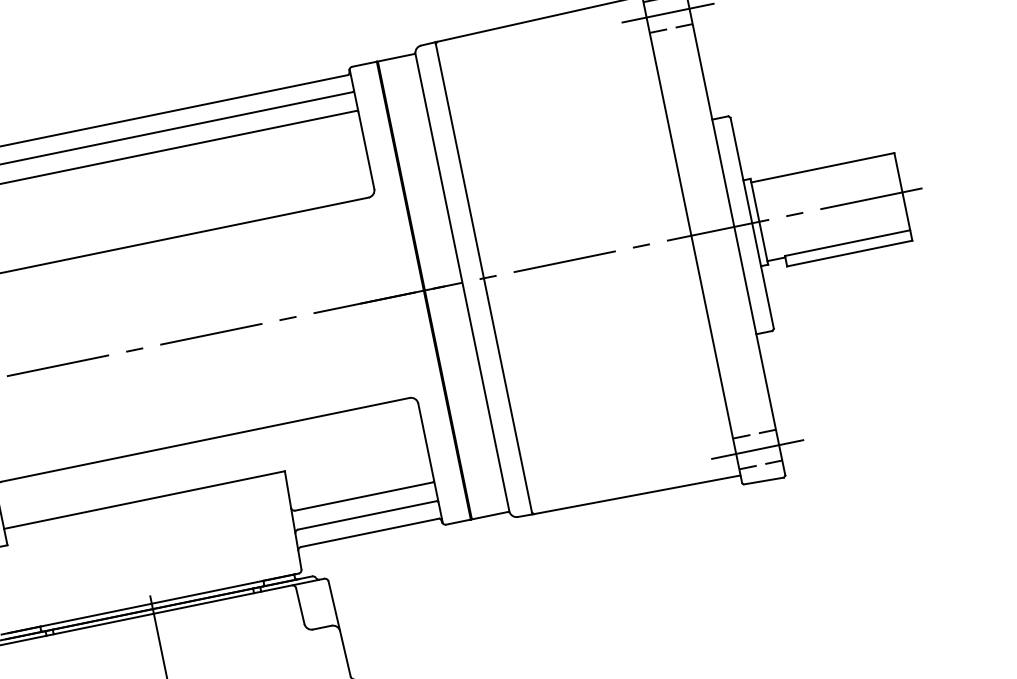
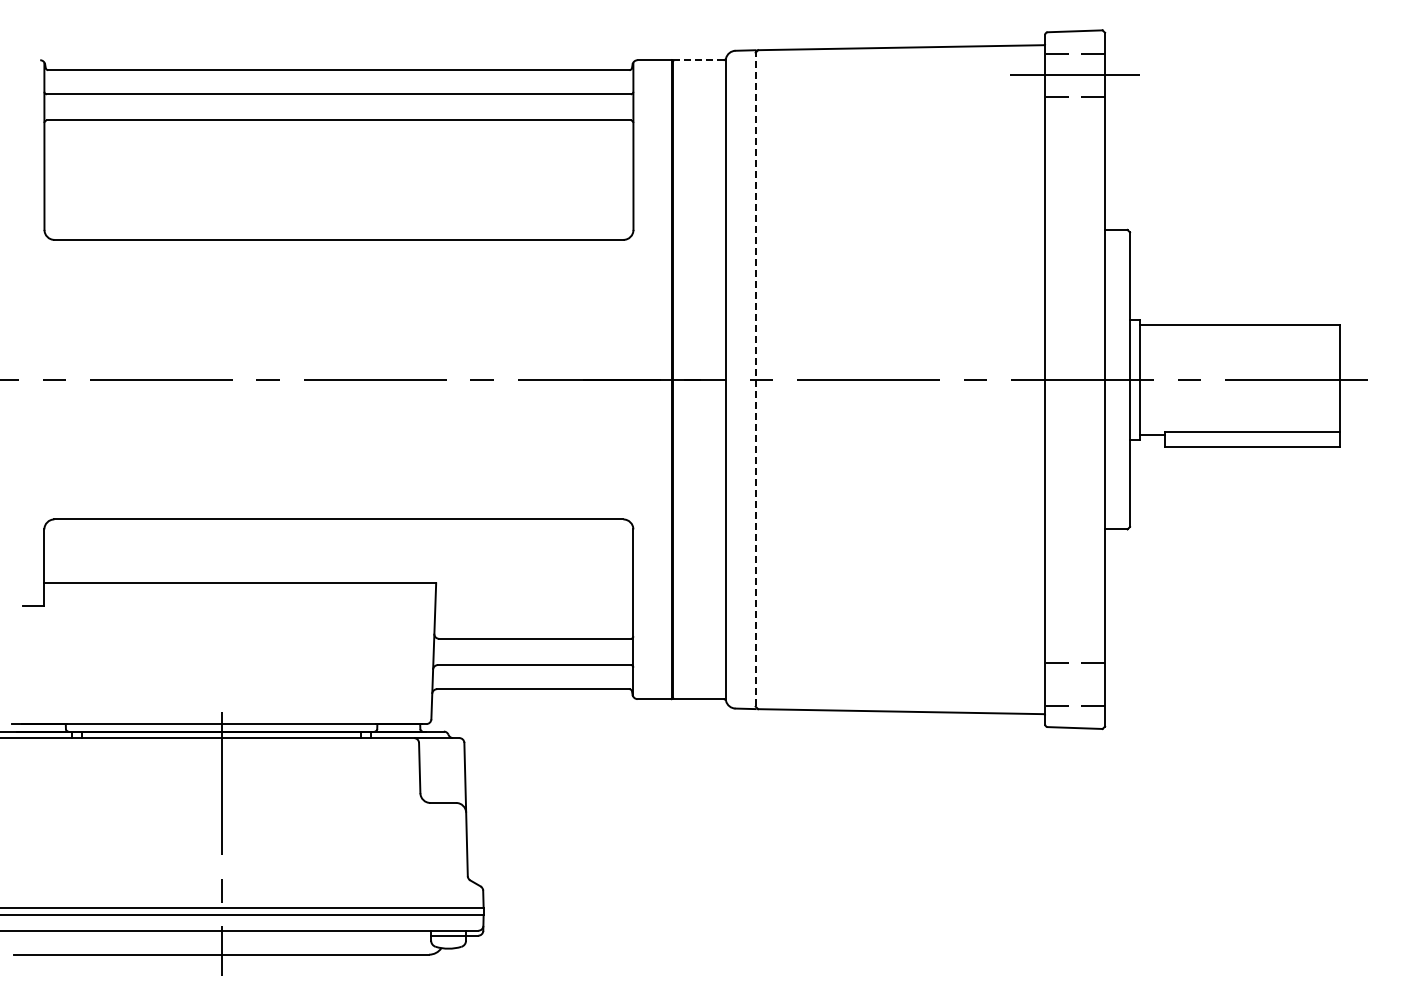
line: (395, 58) -> (698, 60), solid -> dashed
line: (483, 278) -> (755, 380), solid -> dashed
line: (757, 449) -> (1075, 684), removed

